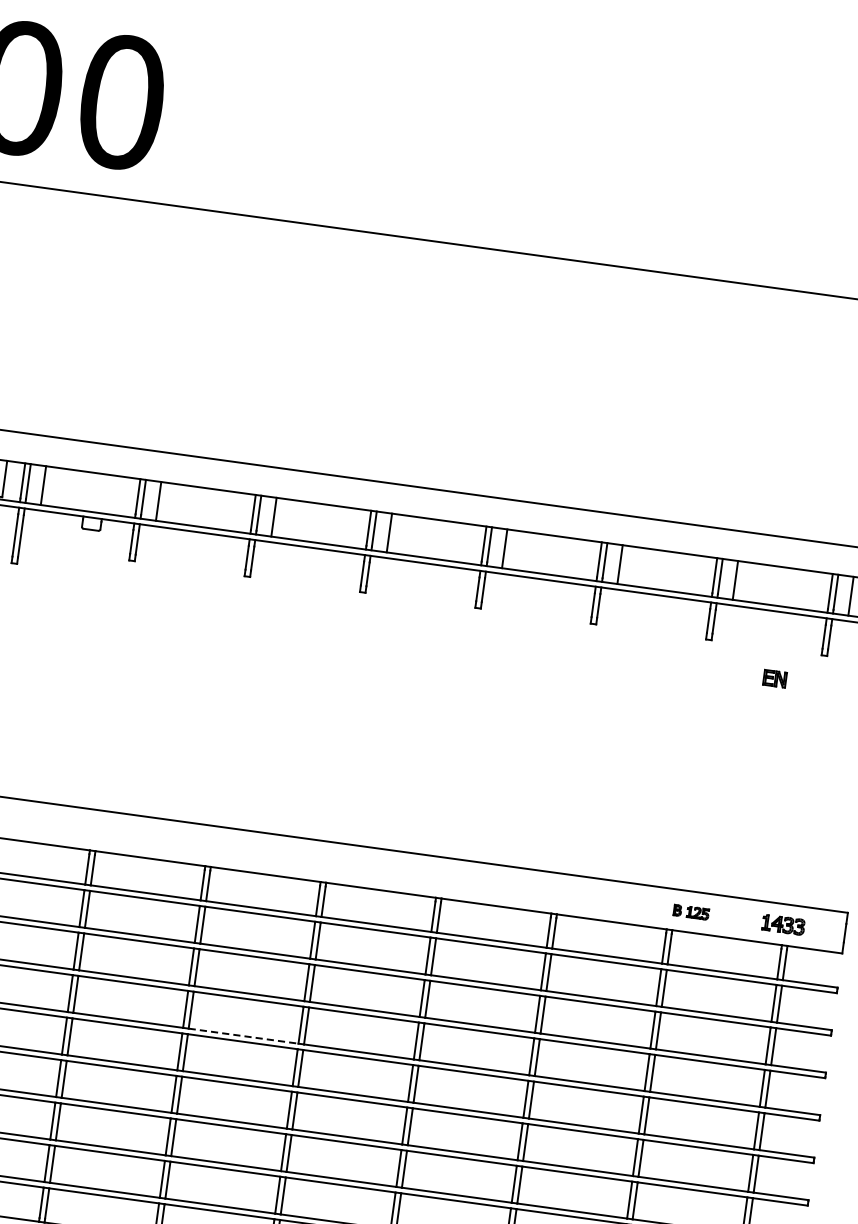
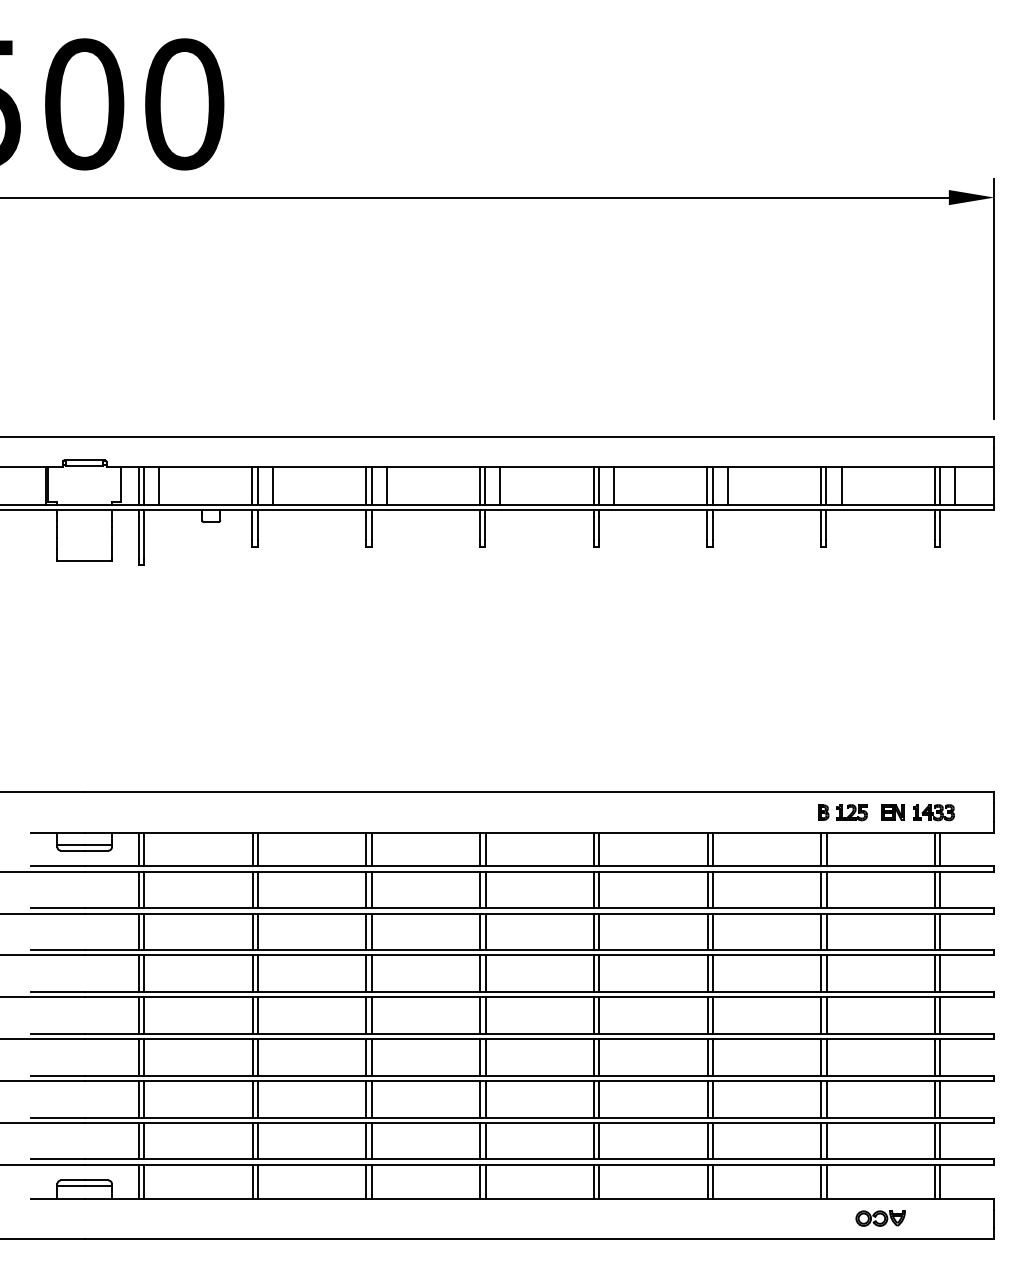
part: (774, 678) -> (892, 812), moved
part: (690, 912) -> (842, 812), size x1.43
line: (244, 1035) -> (426, 991), dashed -> solid

